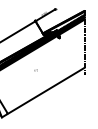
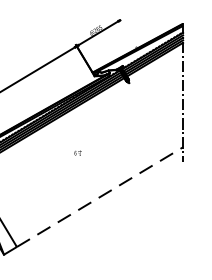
line: (46, 90) -> (100, 196), solid -> dashed

